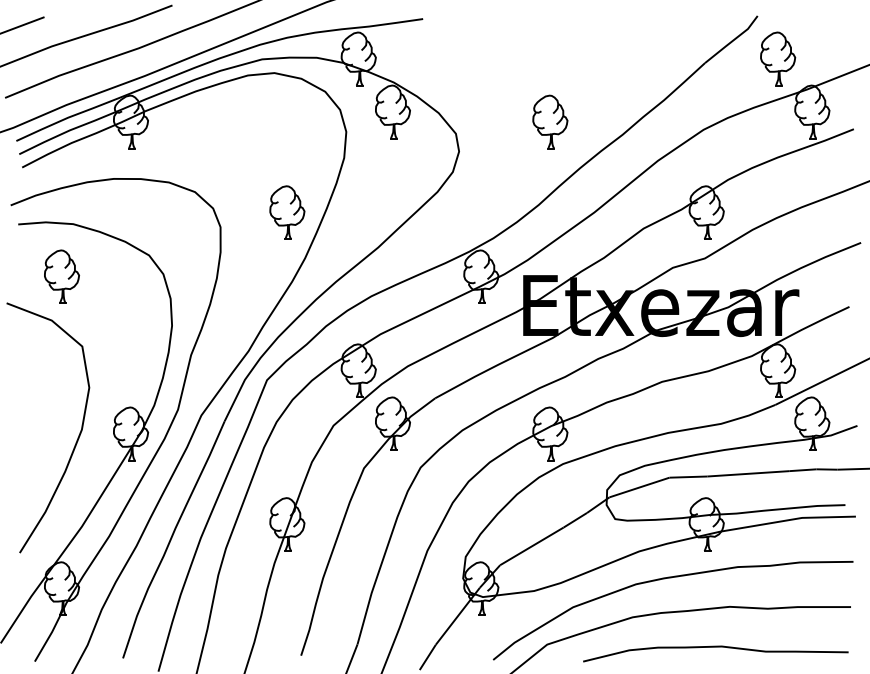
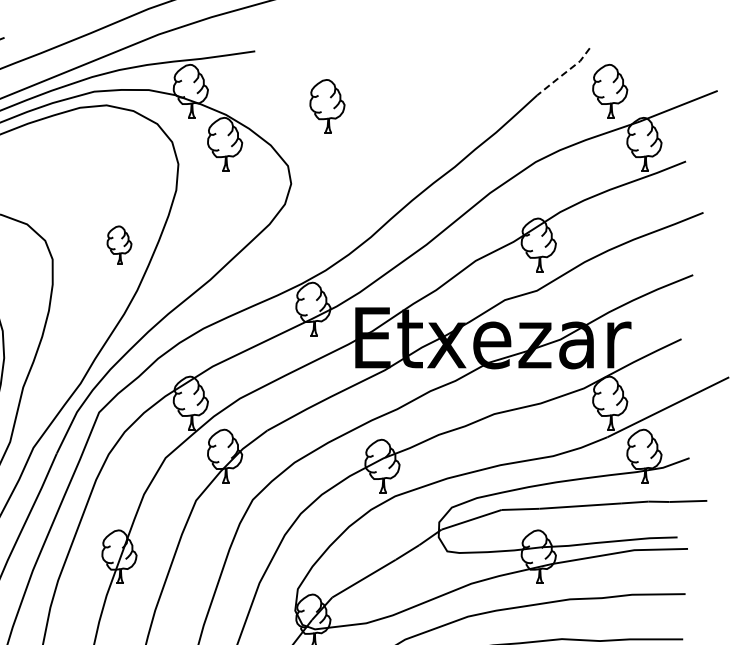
line: (733, 40) -> (565, 72), solid -> dashed
part: (550, 121) -> (327, 105), moved
part: (287, 212) -> (119, 244), size x0.7

